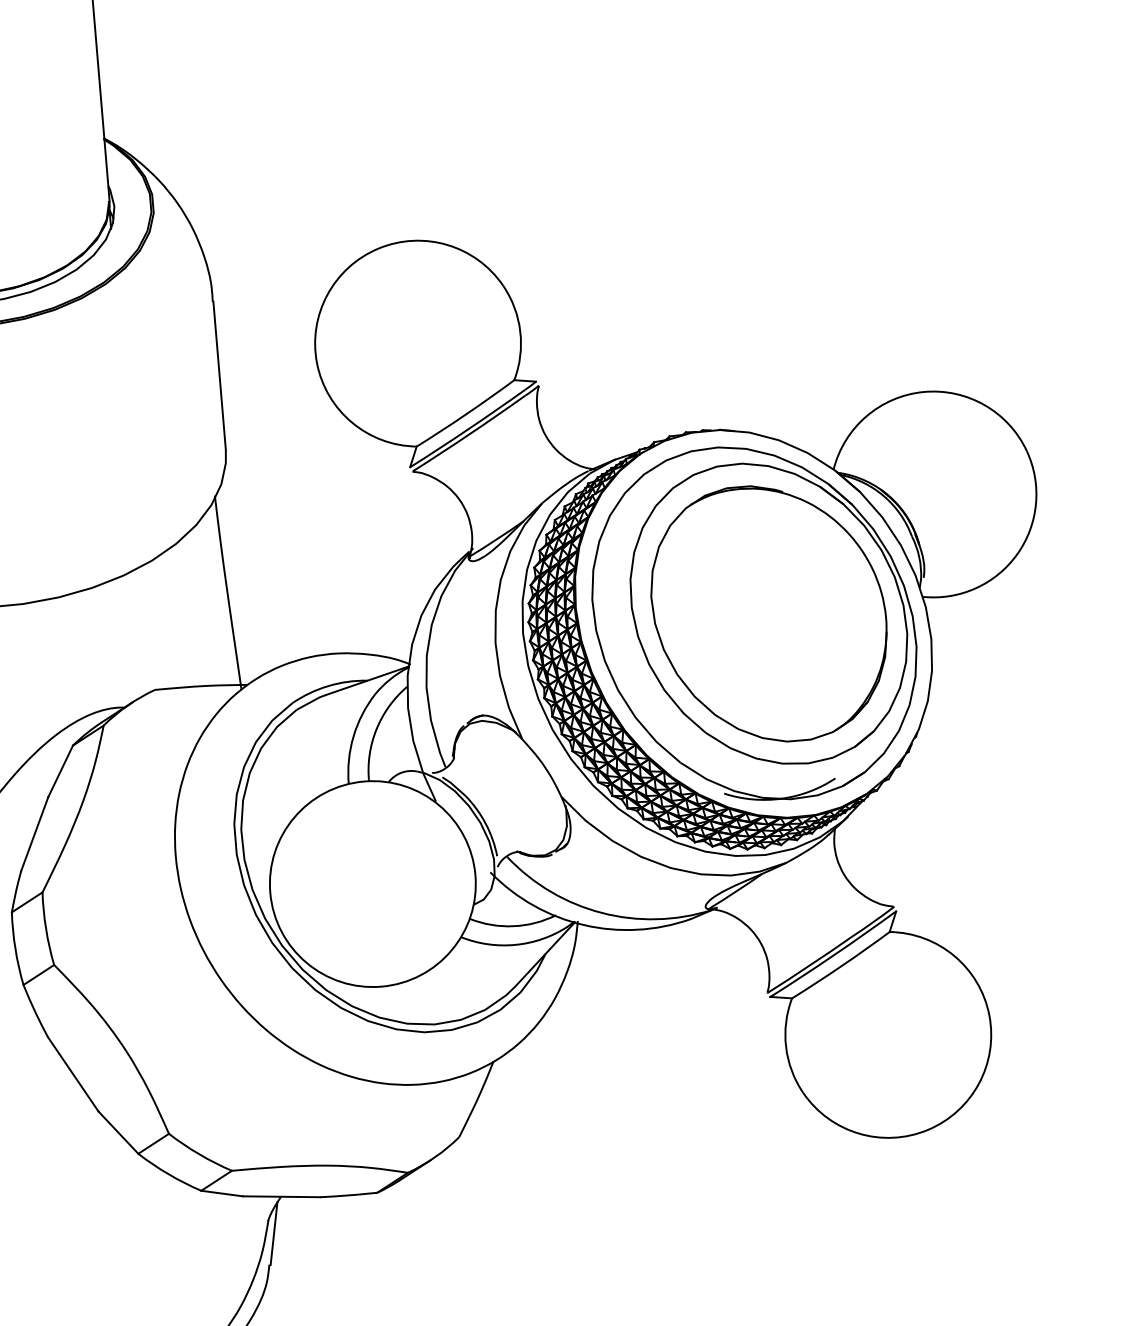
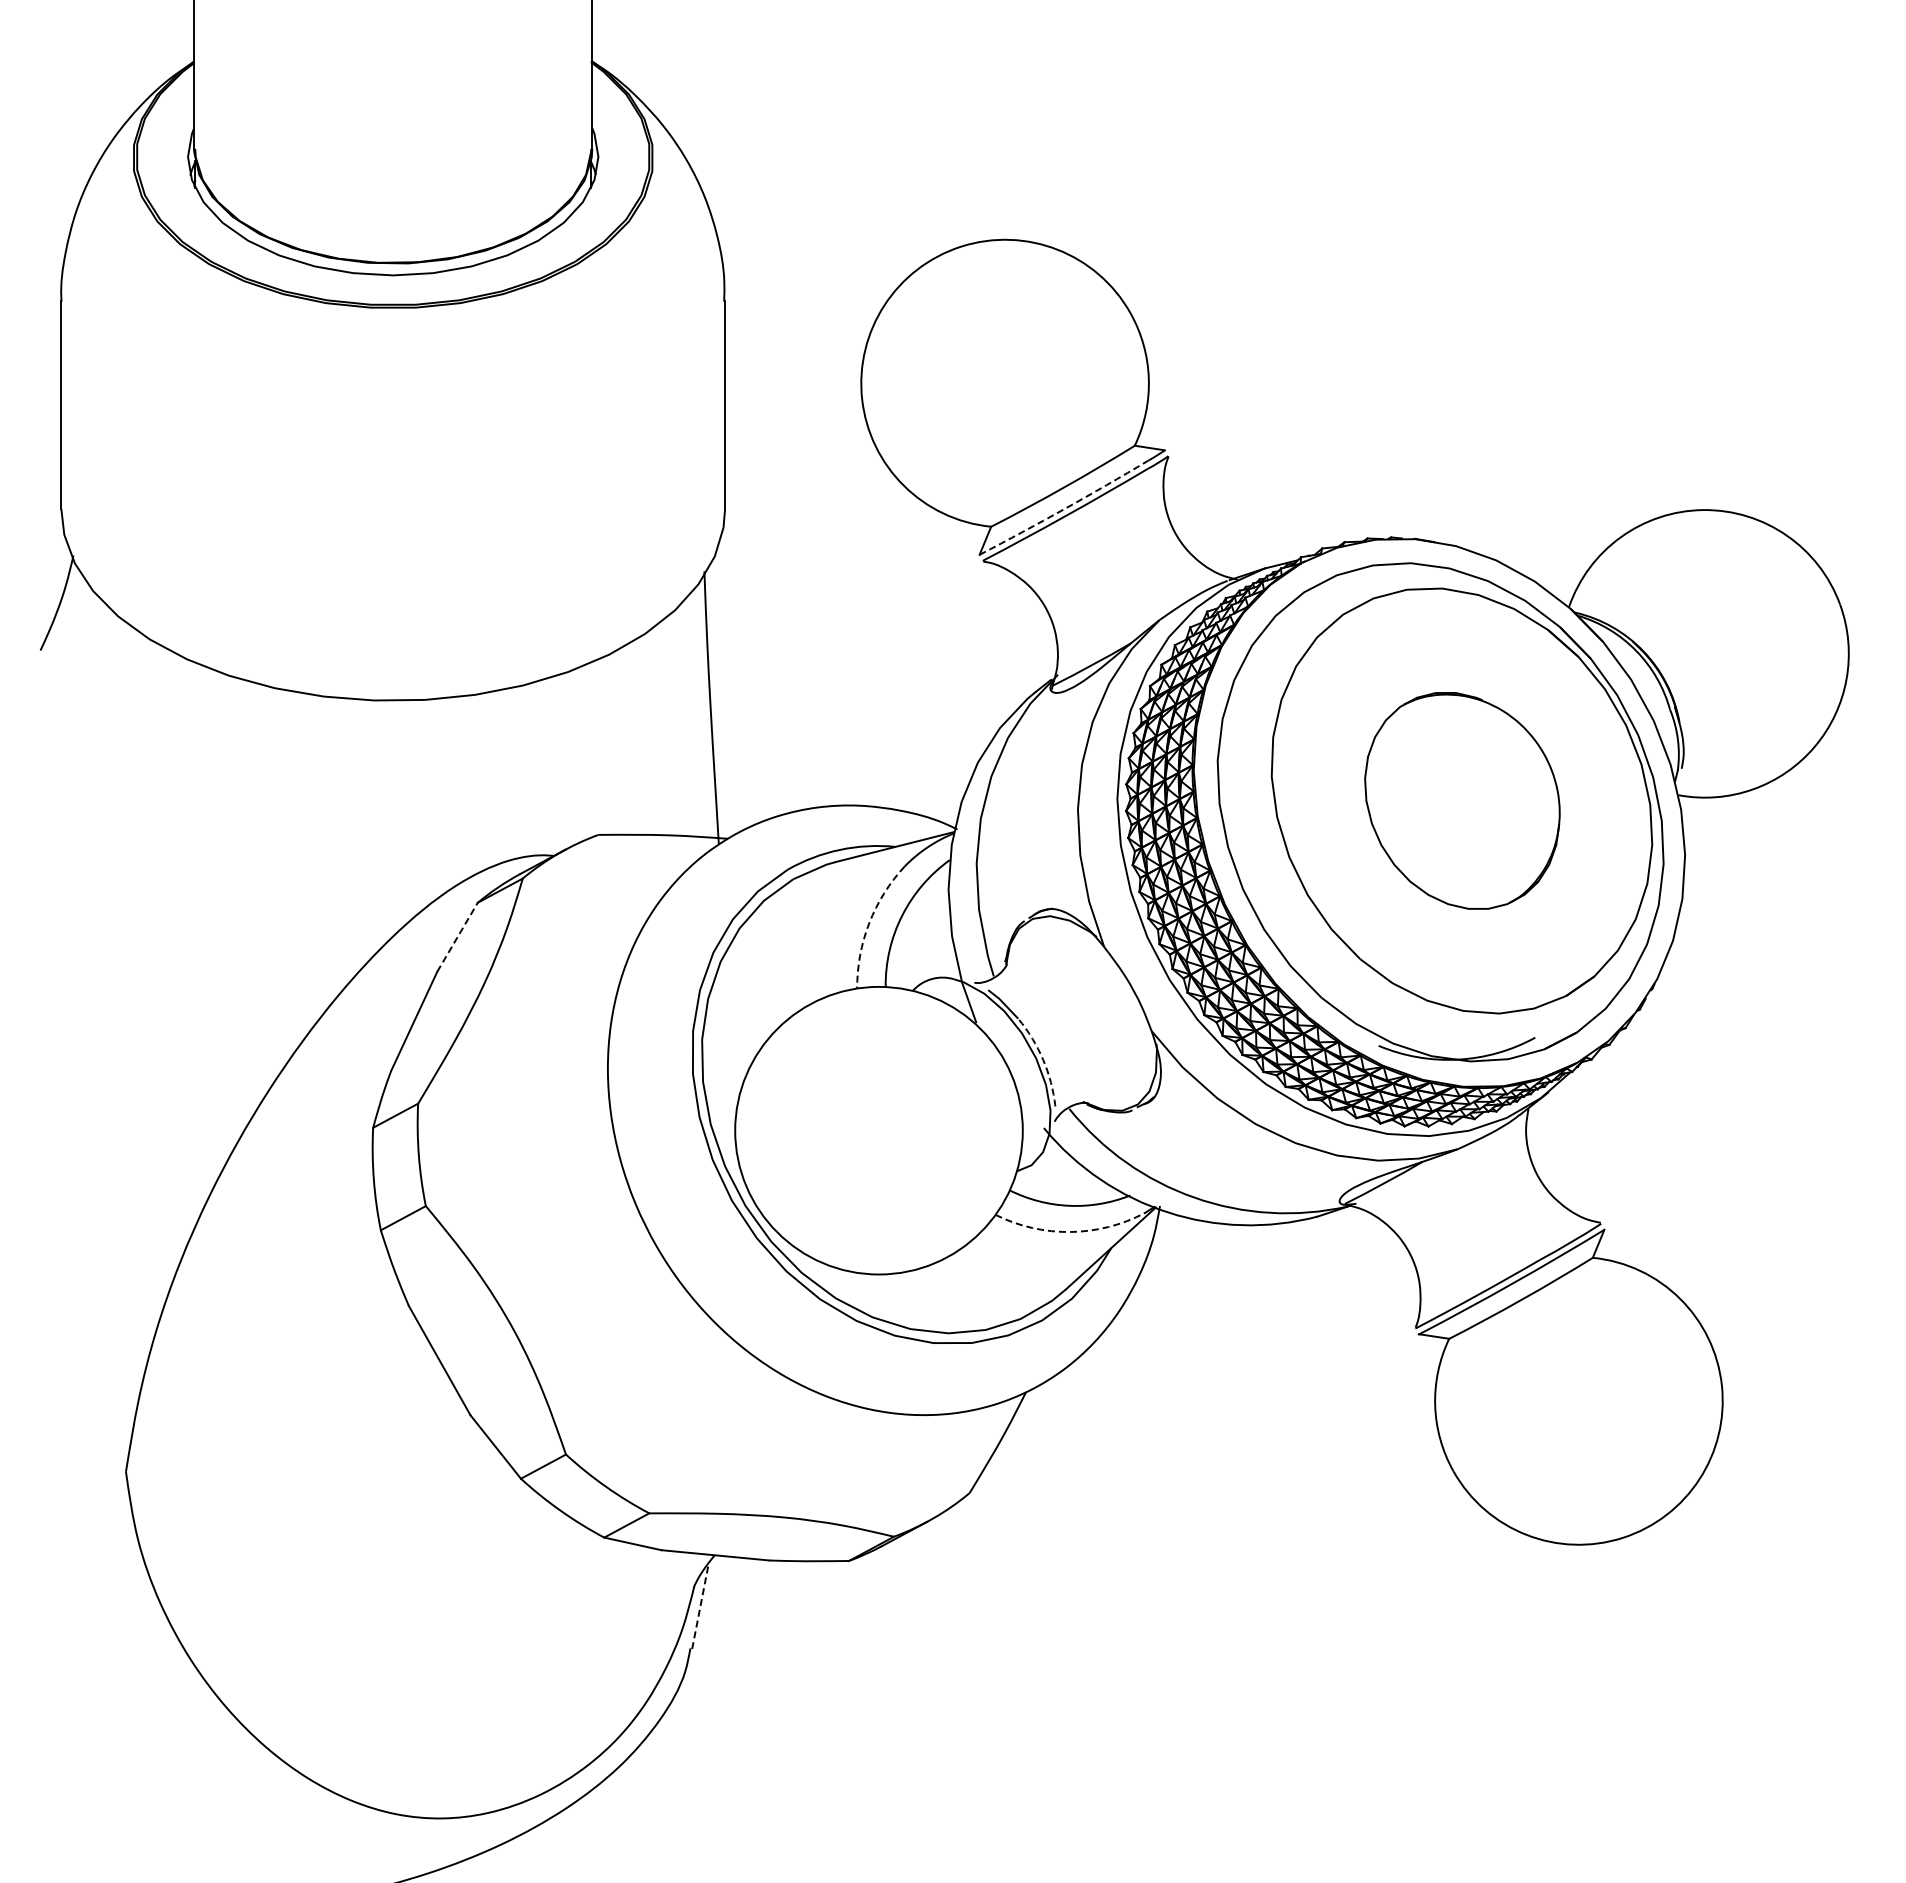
arc: (467, 429) -> (1064, 508), solid -> dashed
part: (769, 613) -> (1462, 800), size x0.6
arc: (353, 736) -> (869, 923), solid -> dashed
line: (60, 770) -> (457, 936), solid -> dashed
arc: (485, 823) -> (1043, 1059), solid -> dashed
arc: (515, 945) -> (1070, 1232), solid -> dashed
line: (273, 1233) -> (700, 1605), solid -> dashed

